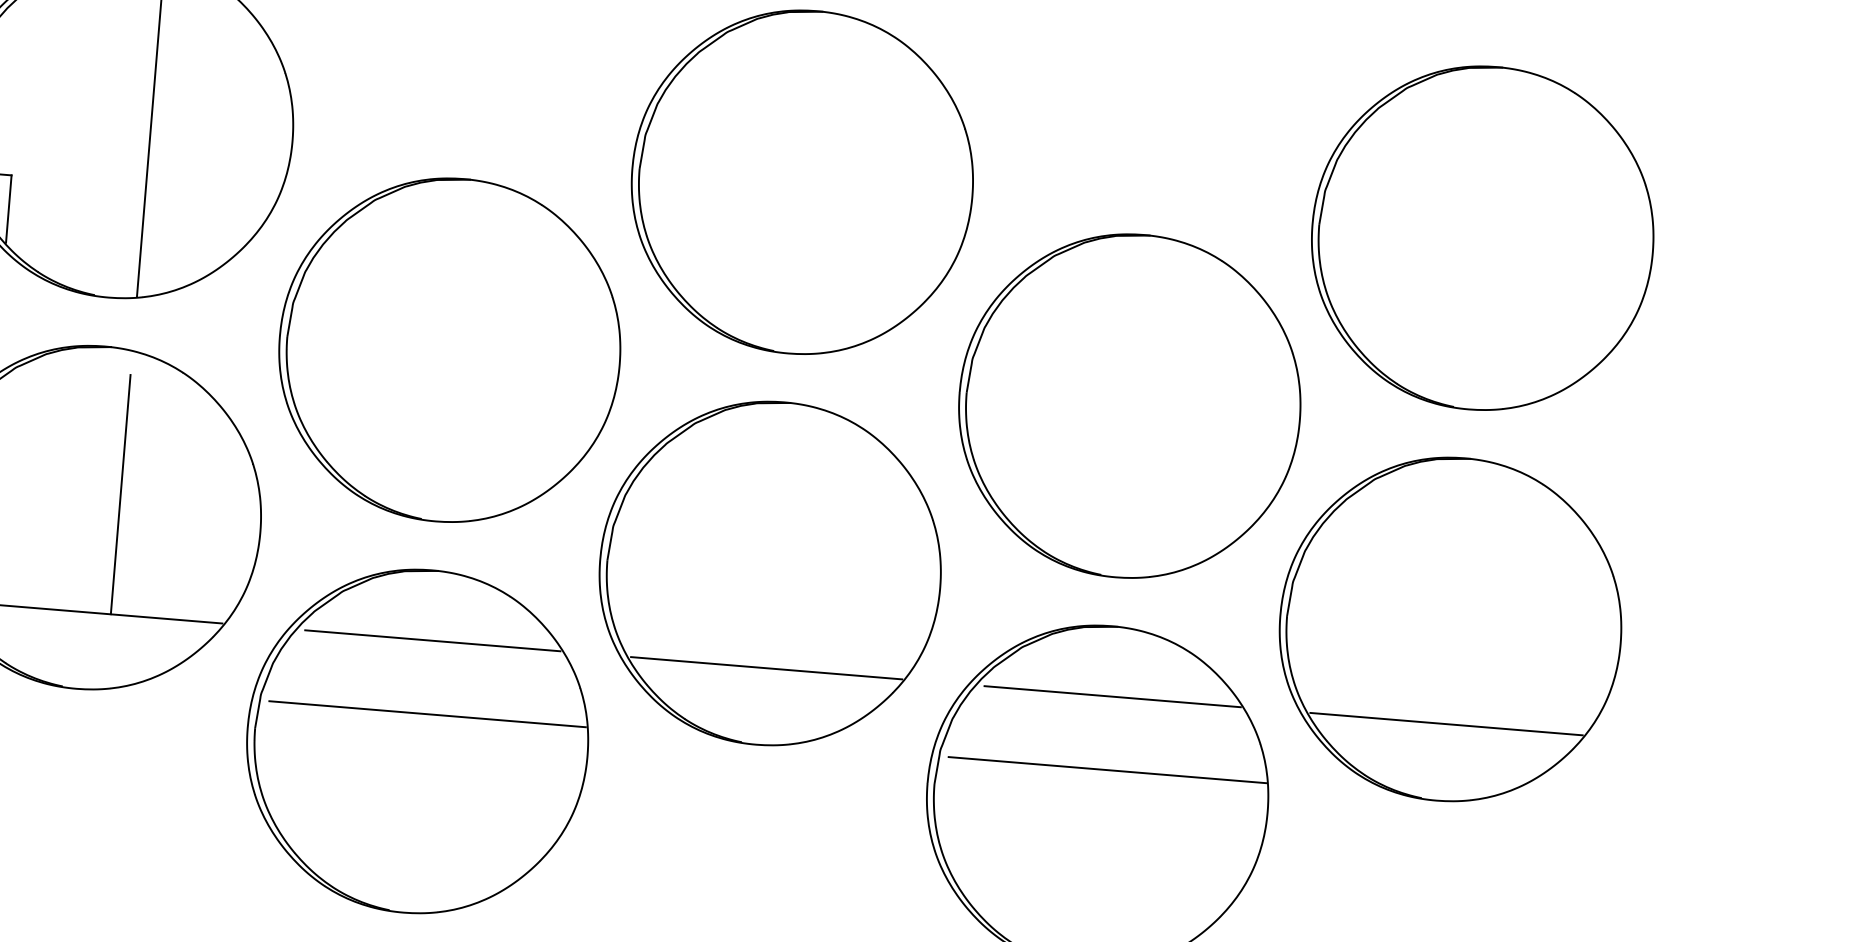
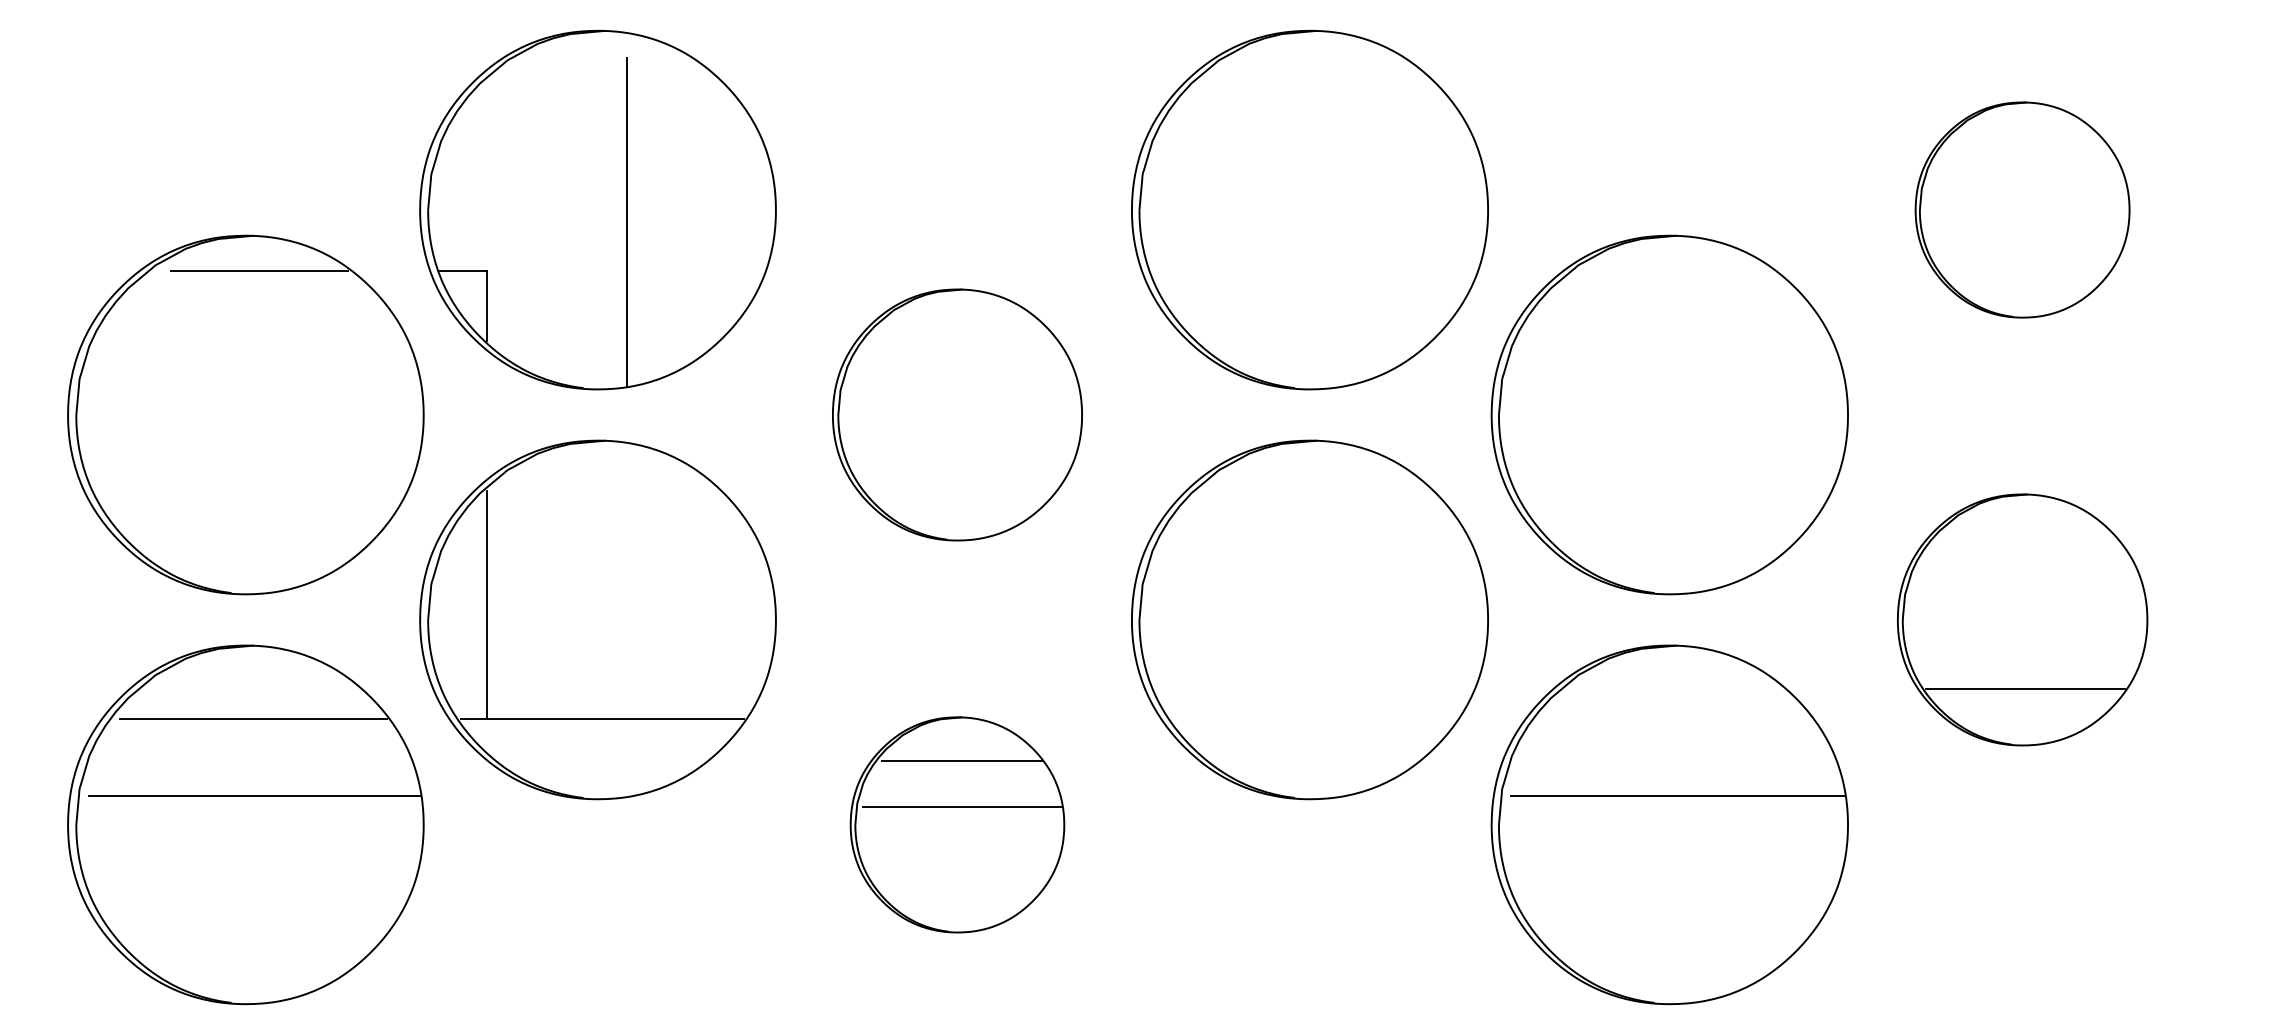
part: (1482, 237) -> (2022, 209), size x0.6
part: (449, 349) -> (957, 414), size x0.7
line: (120, 494) -> (627, 593), removed
part: (1450, 629) -> (2022, 619), size x0.7
line: (766, 667) -> (1314, 718), removed
line: (1112, 696) -> (1676, 718), removed
part: (417, 741) -> (957, 824), size x0.6

